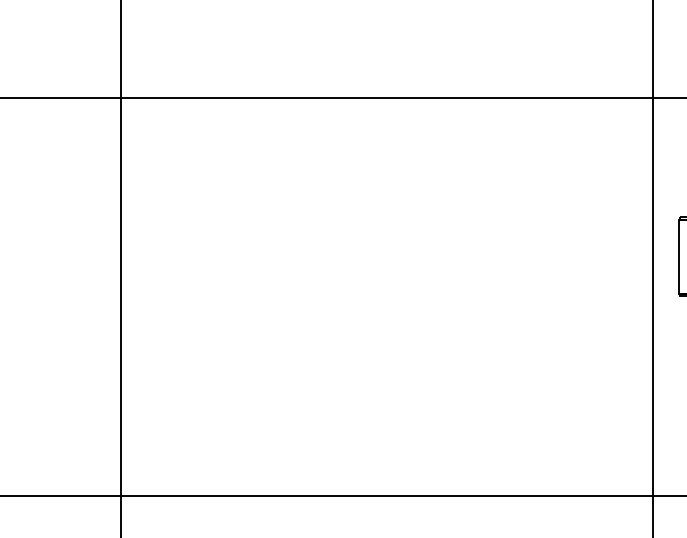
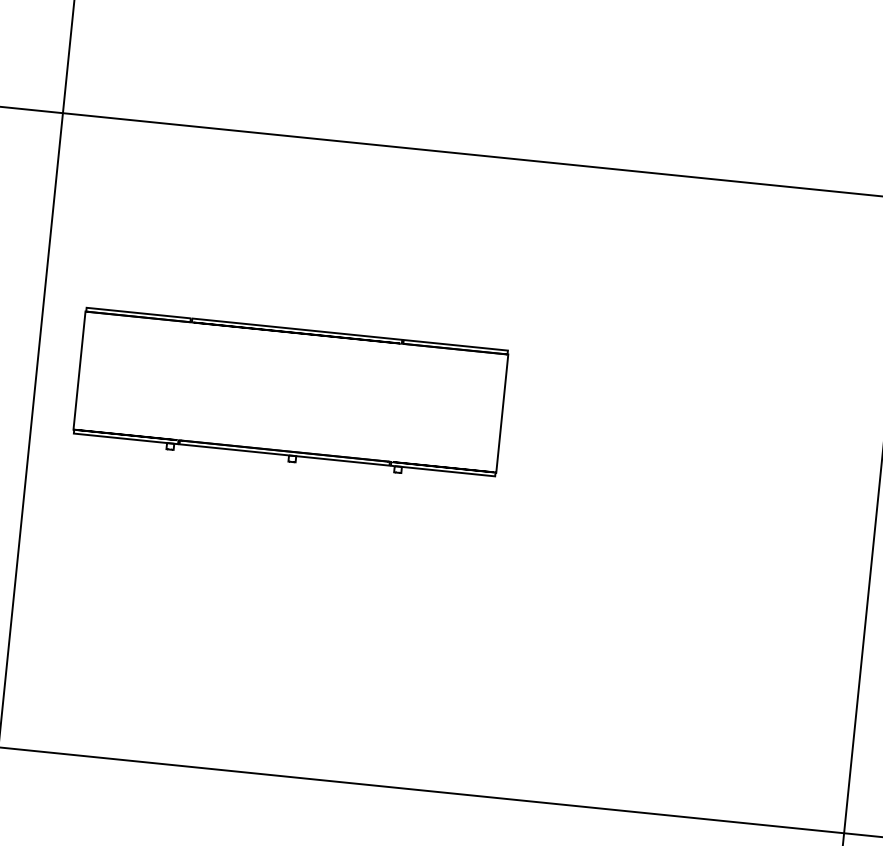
part: (280, 258) -> (290, 394), added

